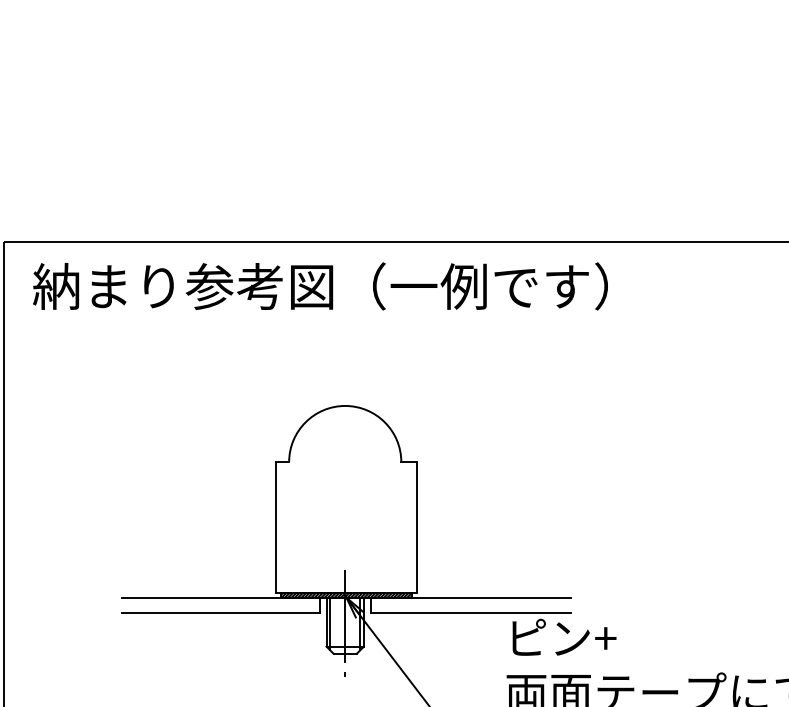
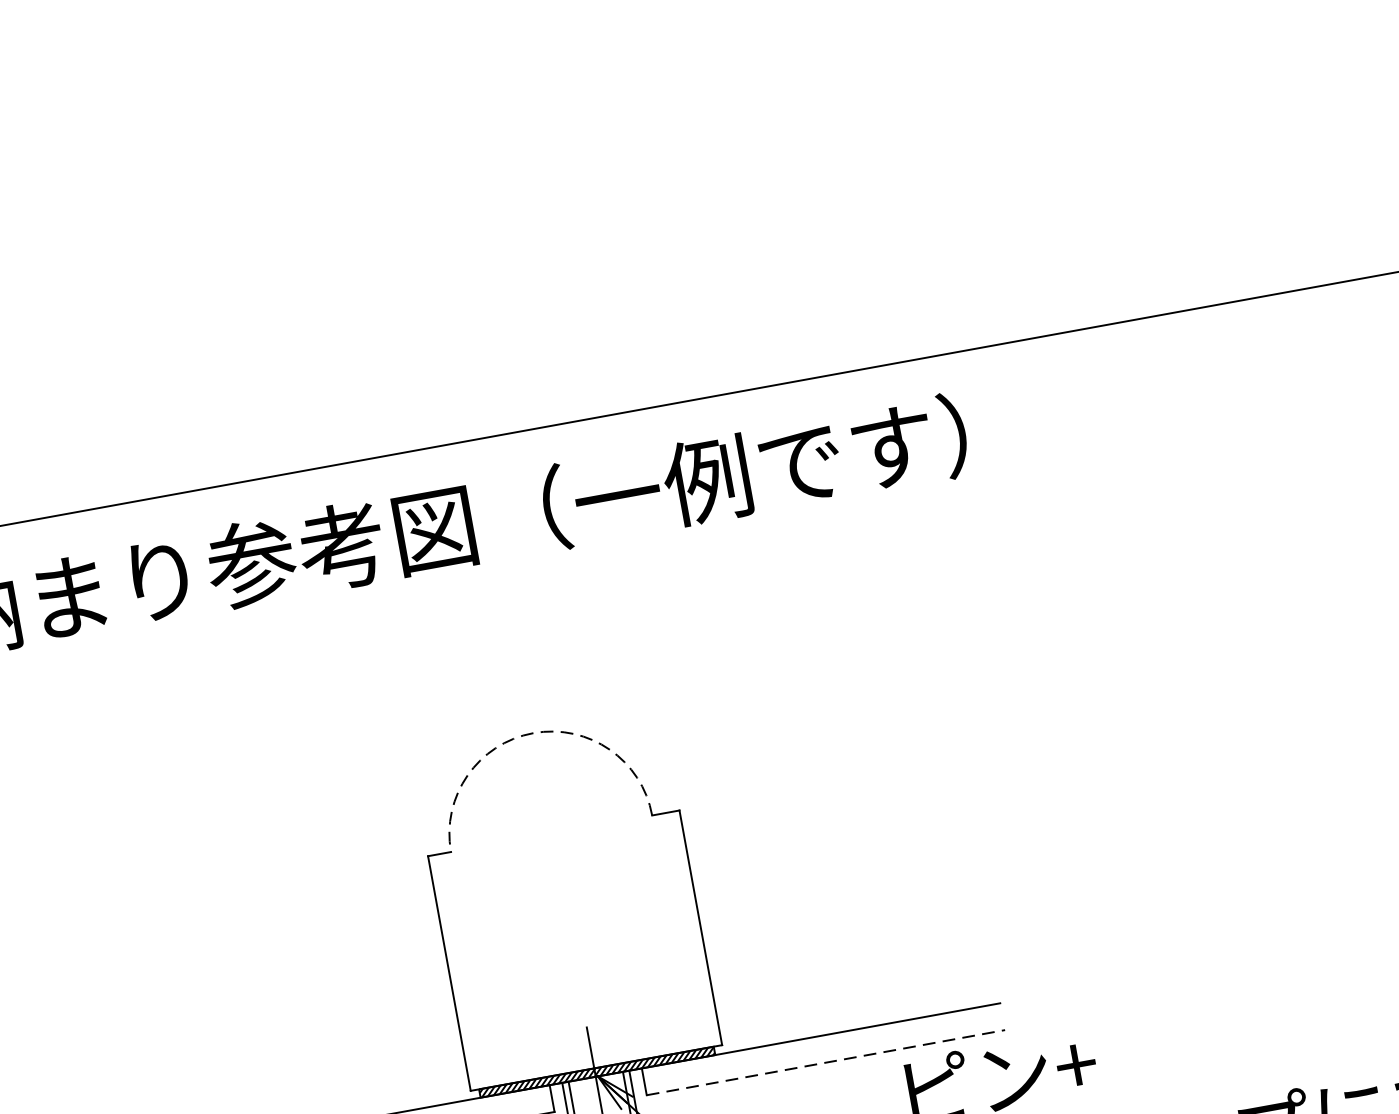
arc: (345, 405) -> (533, 732), solid -> dashed
line: (470, 612) -> (825, 1062), solid -> dashed

